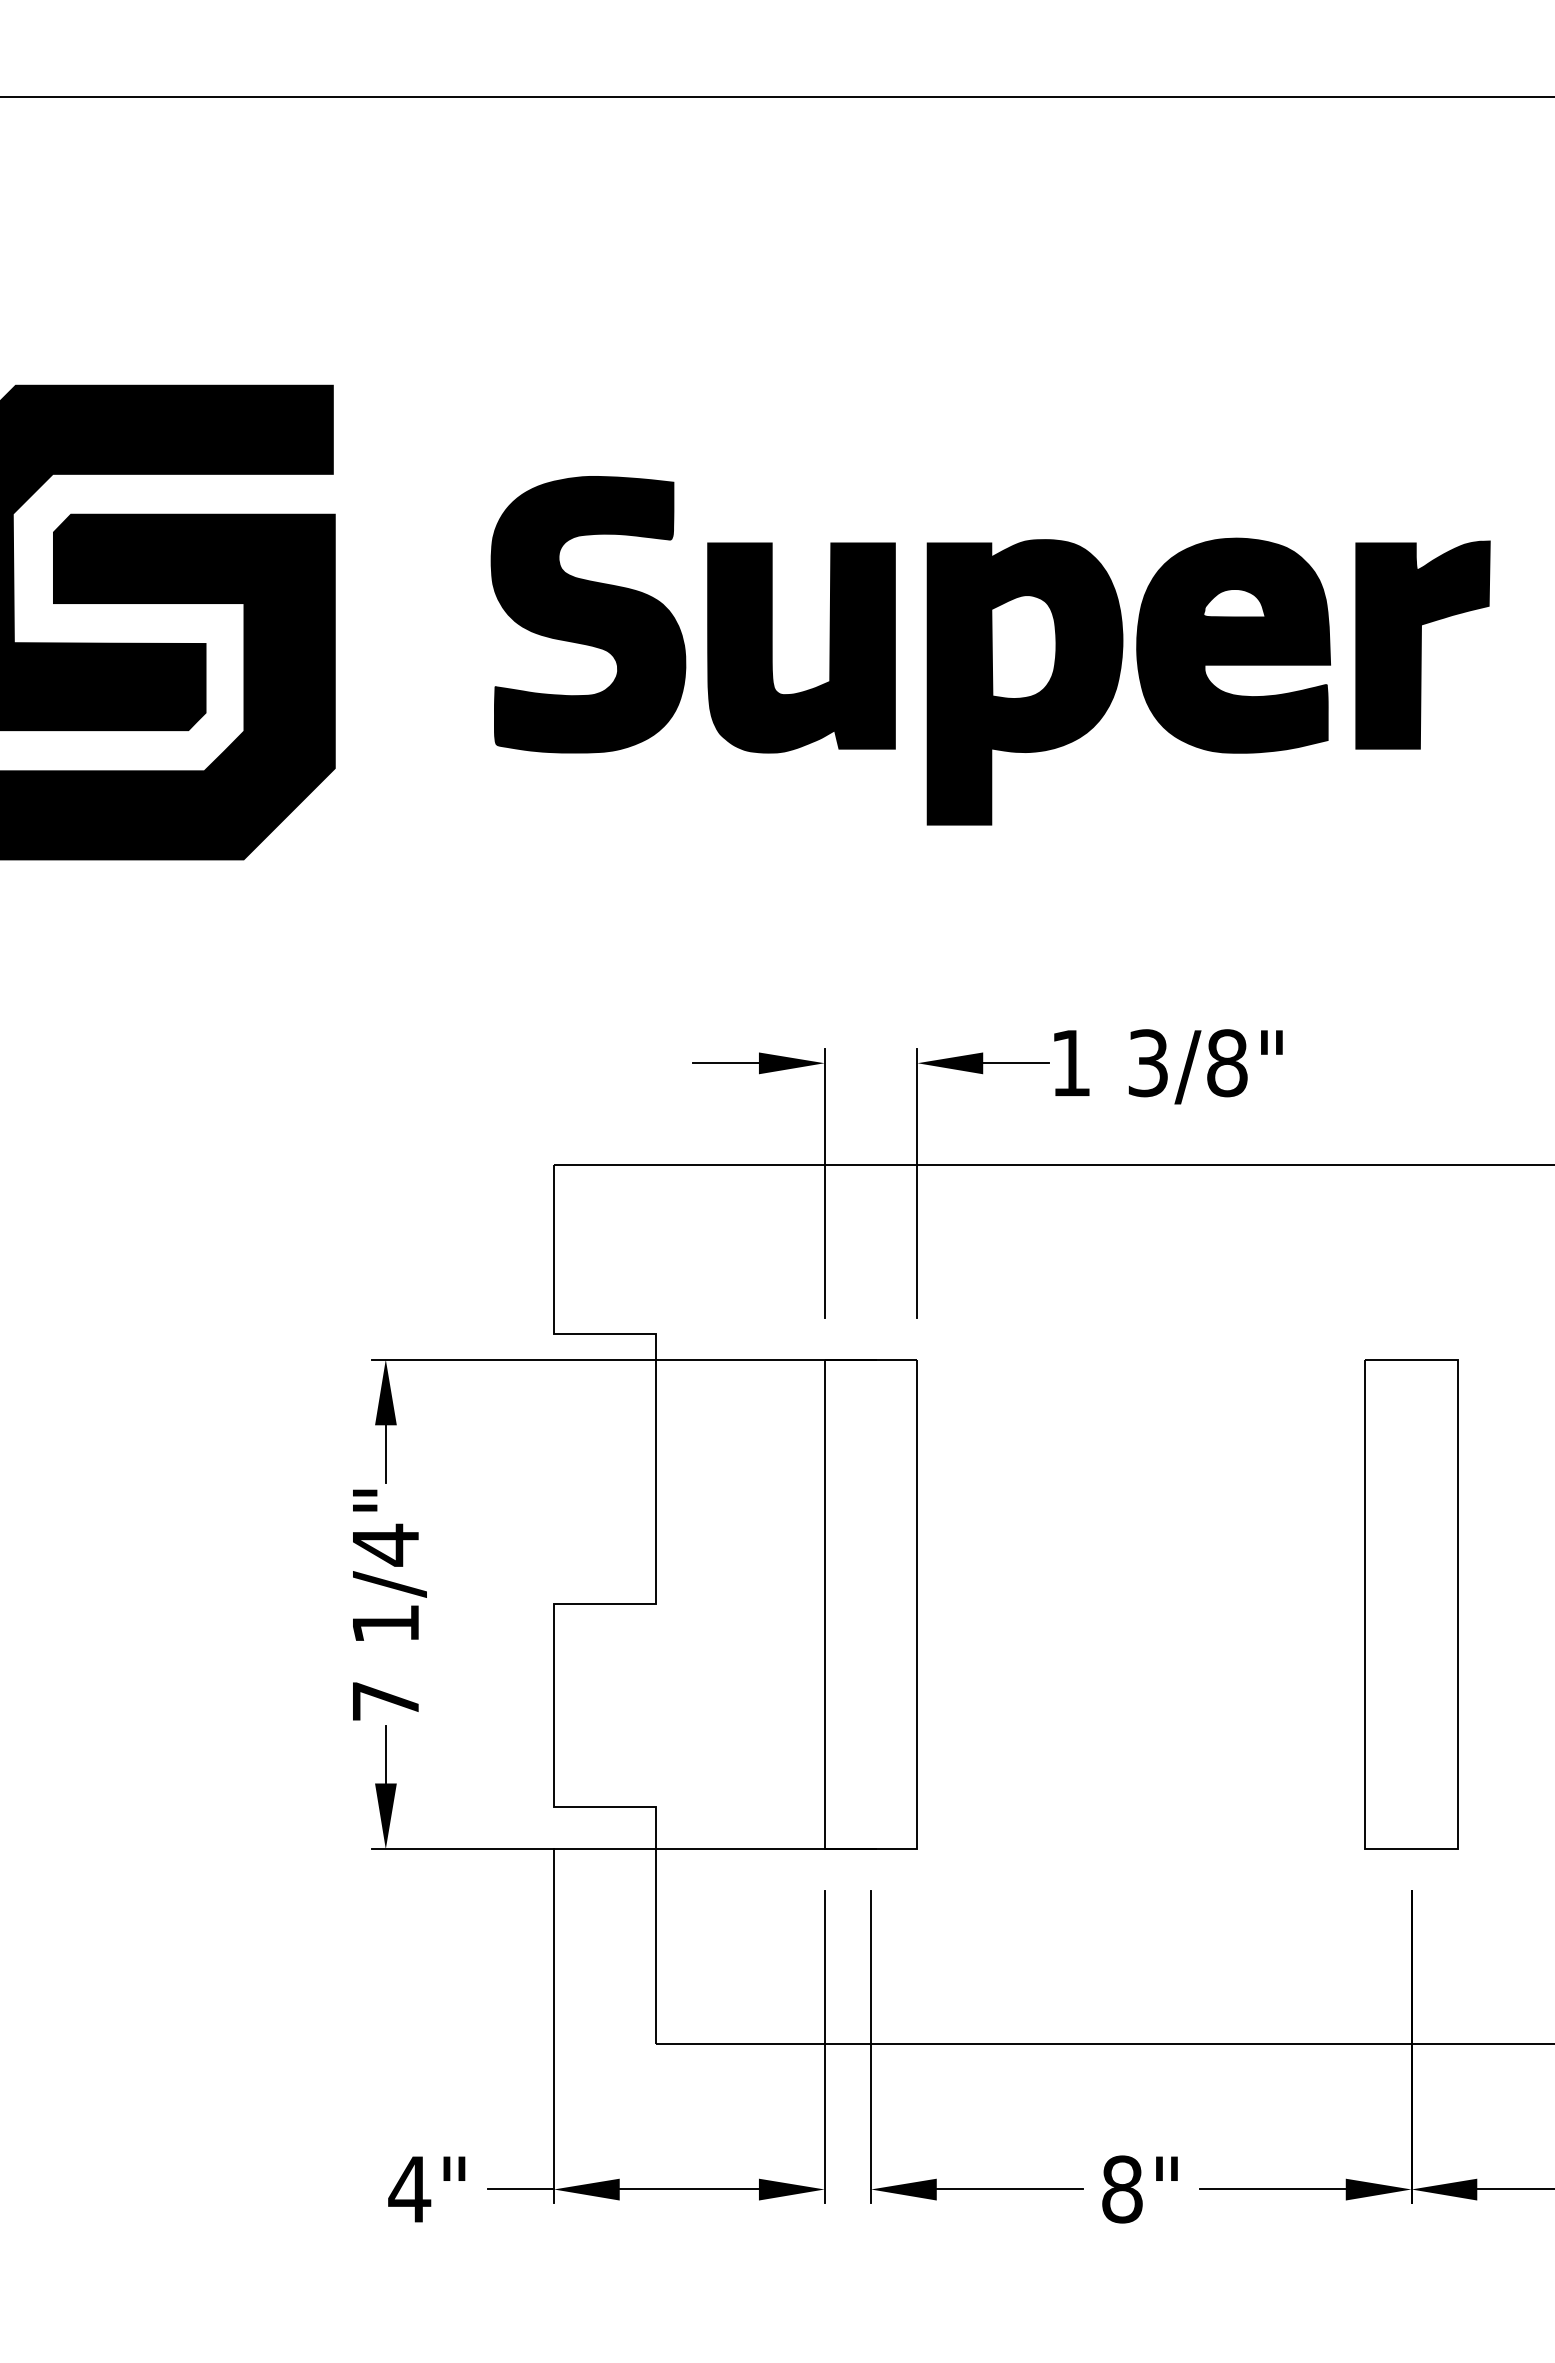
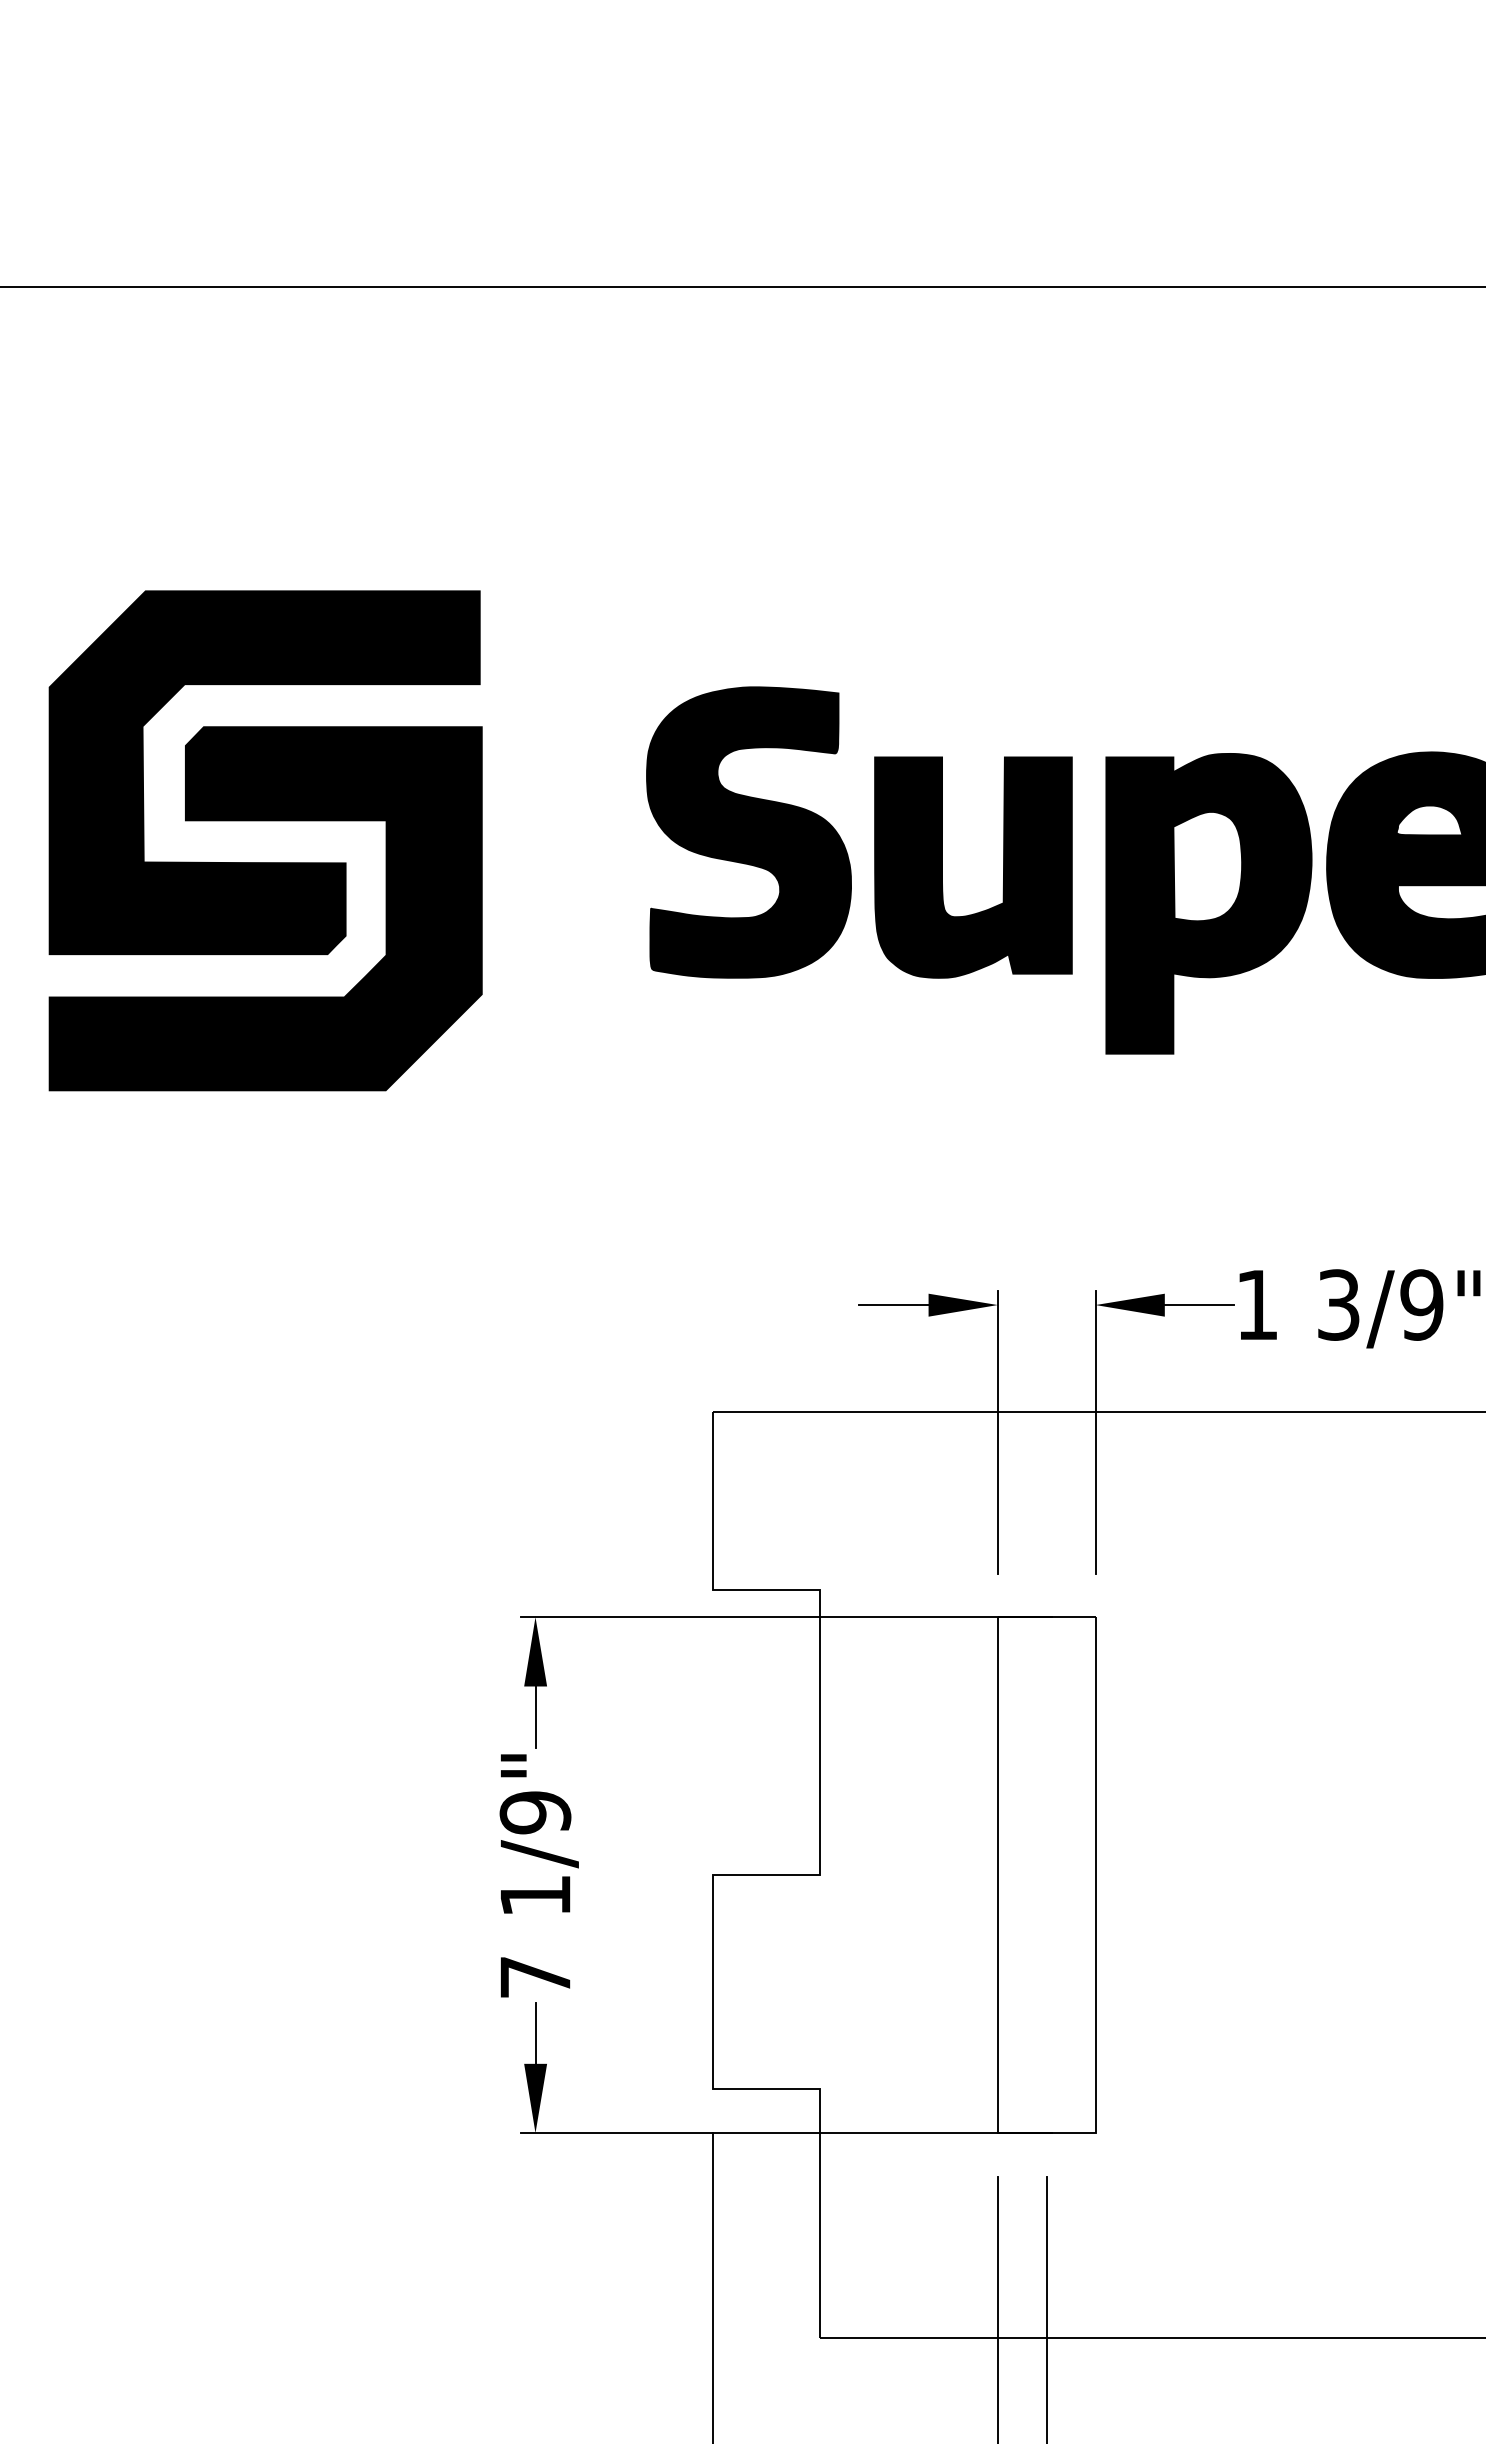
text: (1226, 1063) -> (1421, 1305), 3/8" -> 3/9"
text: (385, 1544) -> (535, 1812), 1/4" -> 1/9"

